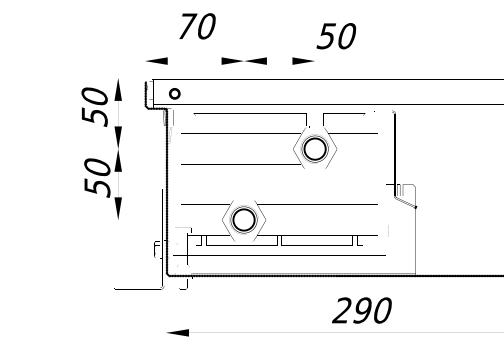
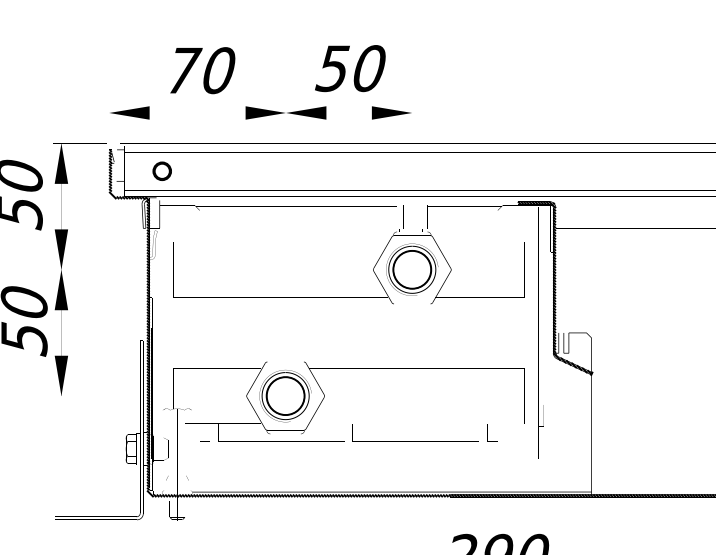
text: (197, 26) -> (202, 70), moved
text: (336, 36) -> (350, 69), moved
hatch: (394, 158) -> (553, 286), added

